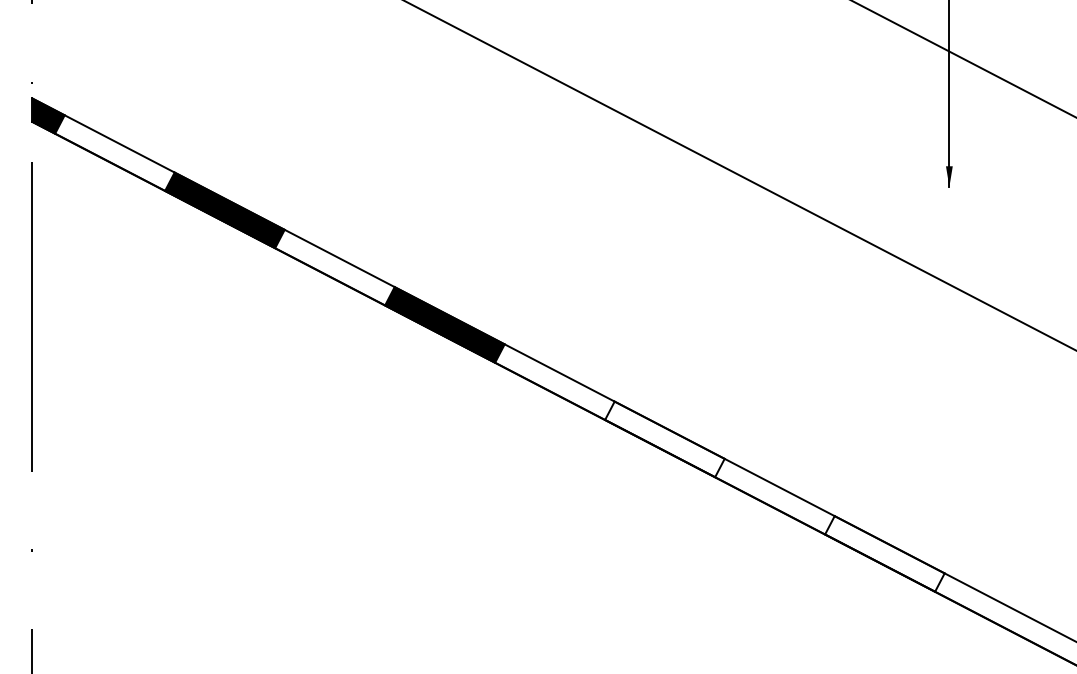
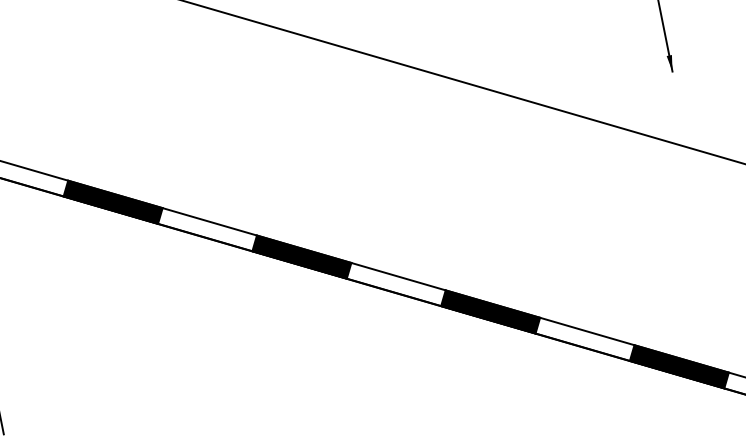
fill: (664, 439) -> (490, 312), added
fill: (884, 553) -> (679, 366), added

